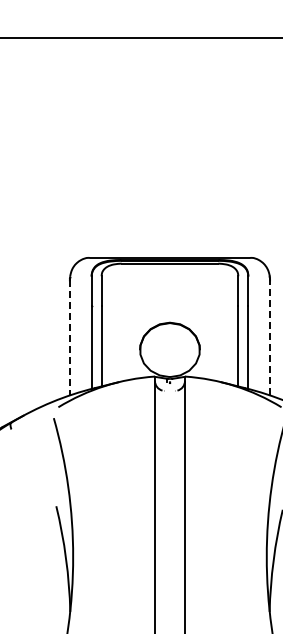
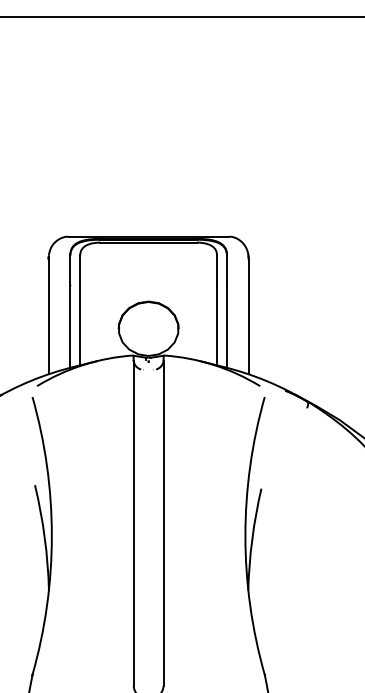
line: (69, 337) -> (48, 316), dashed -> solid
line: (269, 337) -> (248, 316), dashed -> solid

